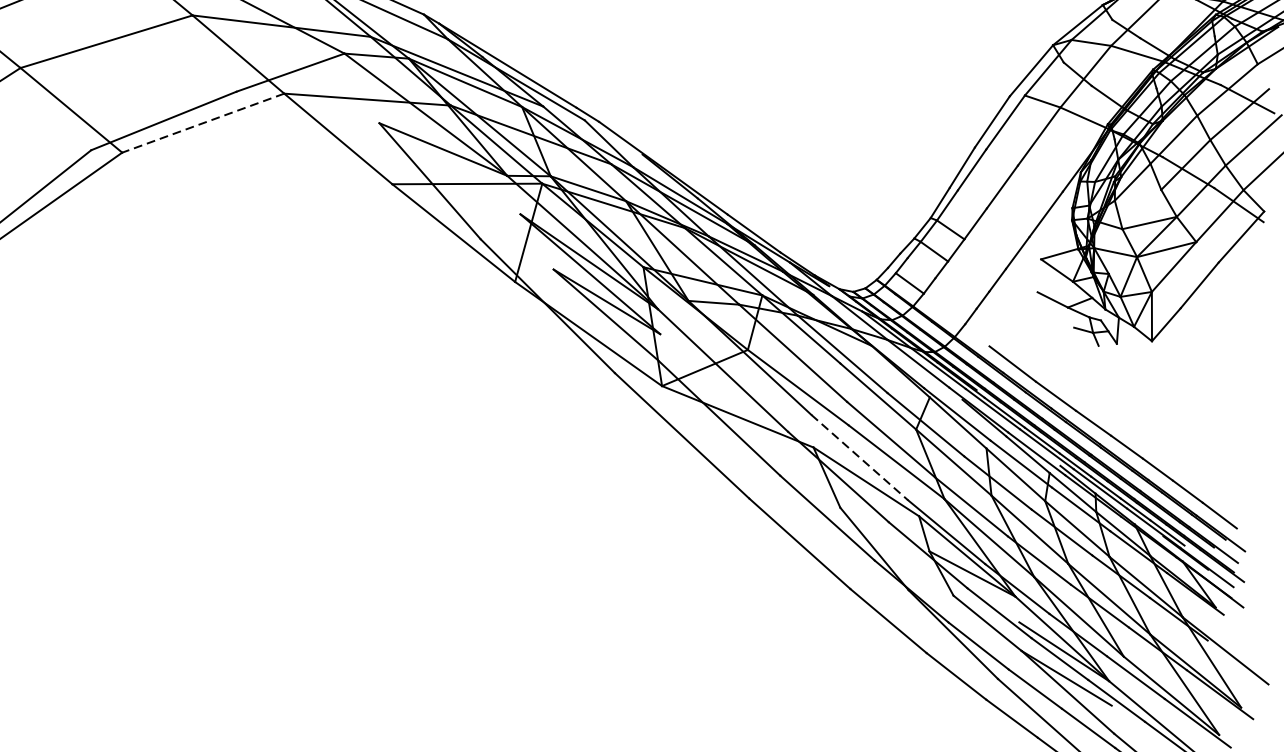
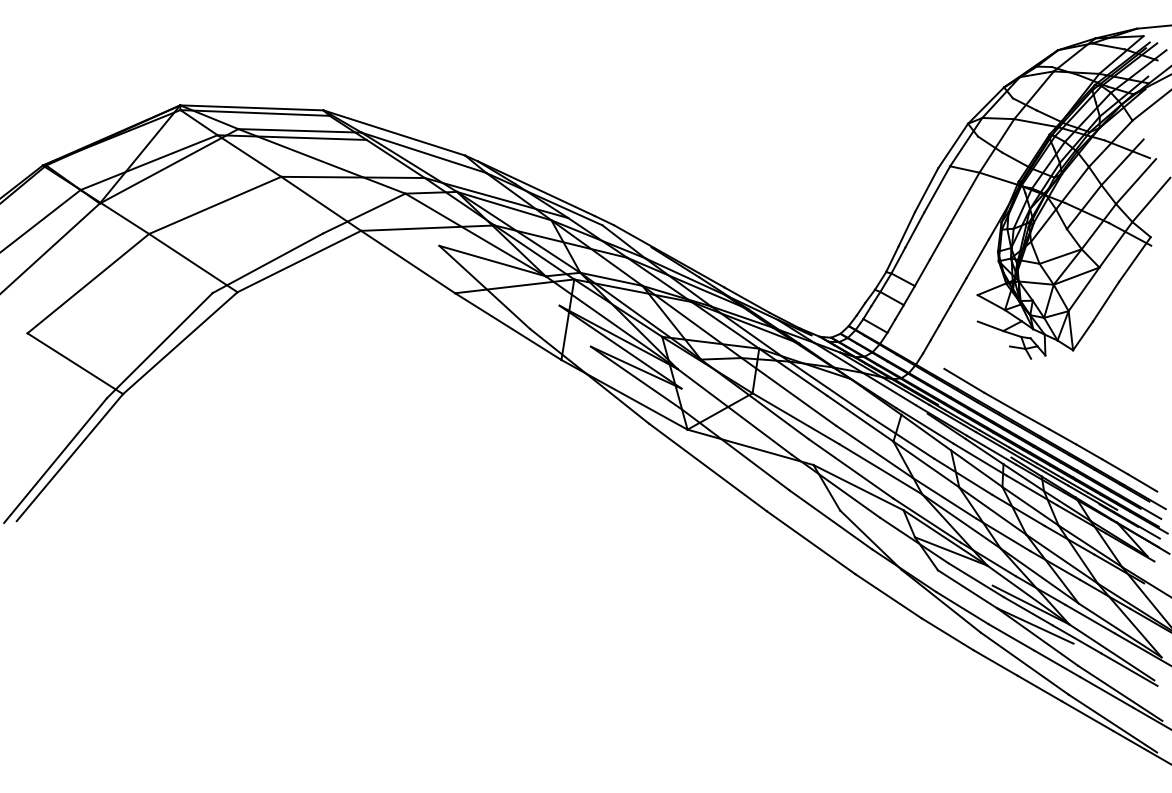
line: (203, 123) -> (299, 261), dashed -> solid
line: (860, 457) -> (851, 468), dashed -> solid

